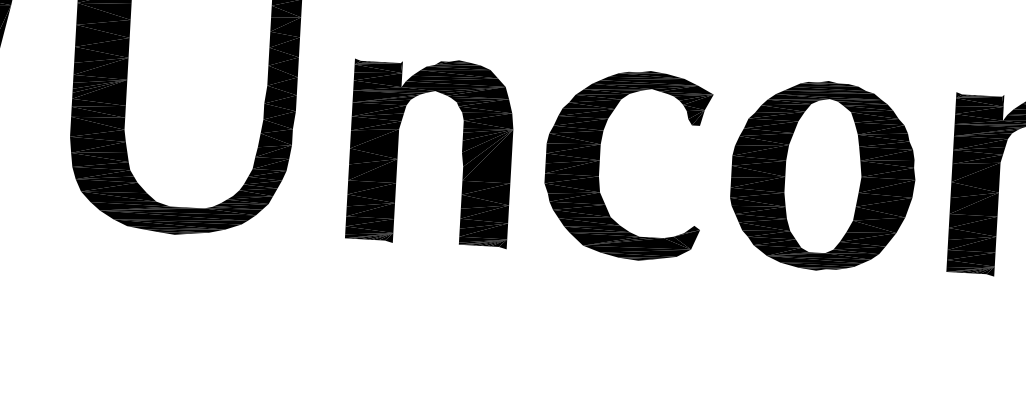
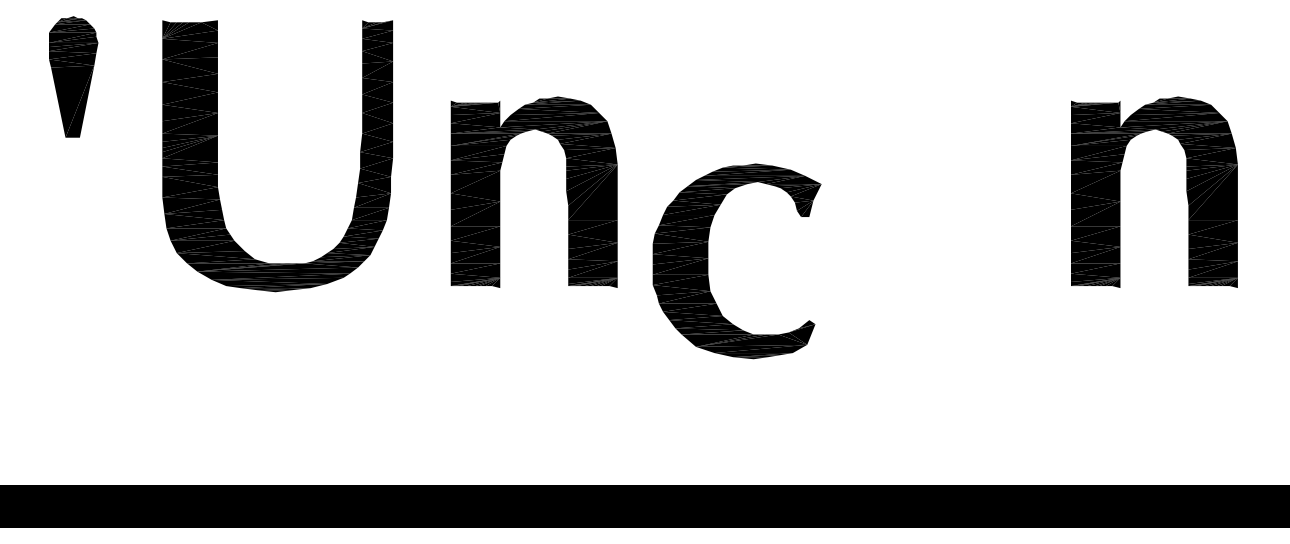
part: (599, 163) -> (708, 261), moved
part: (822, 175) -> (938, 194), removed

